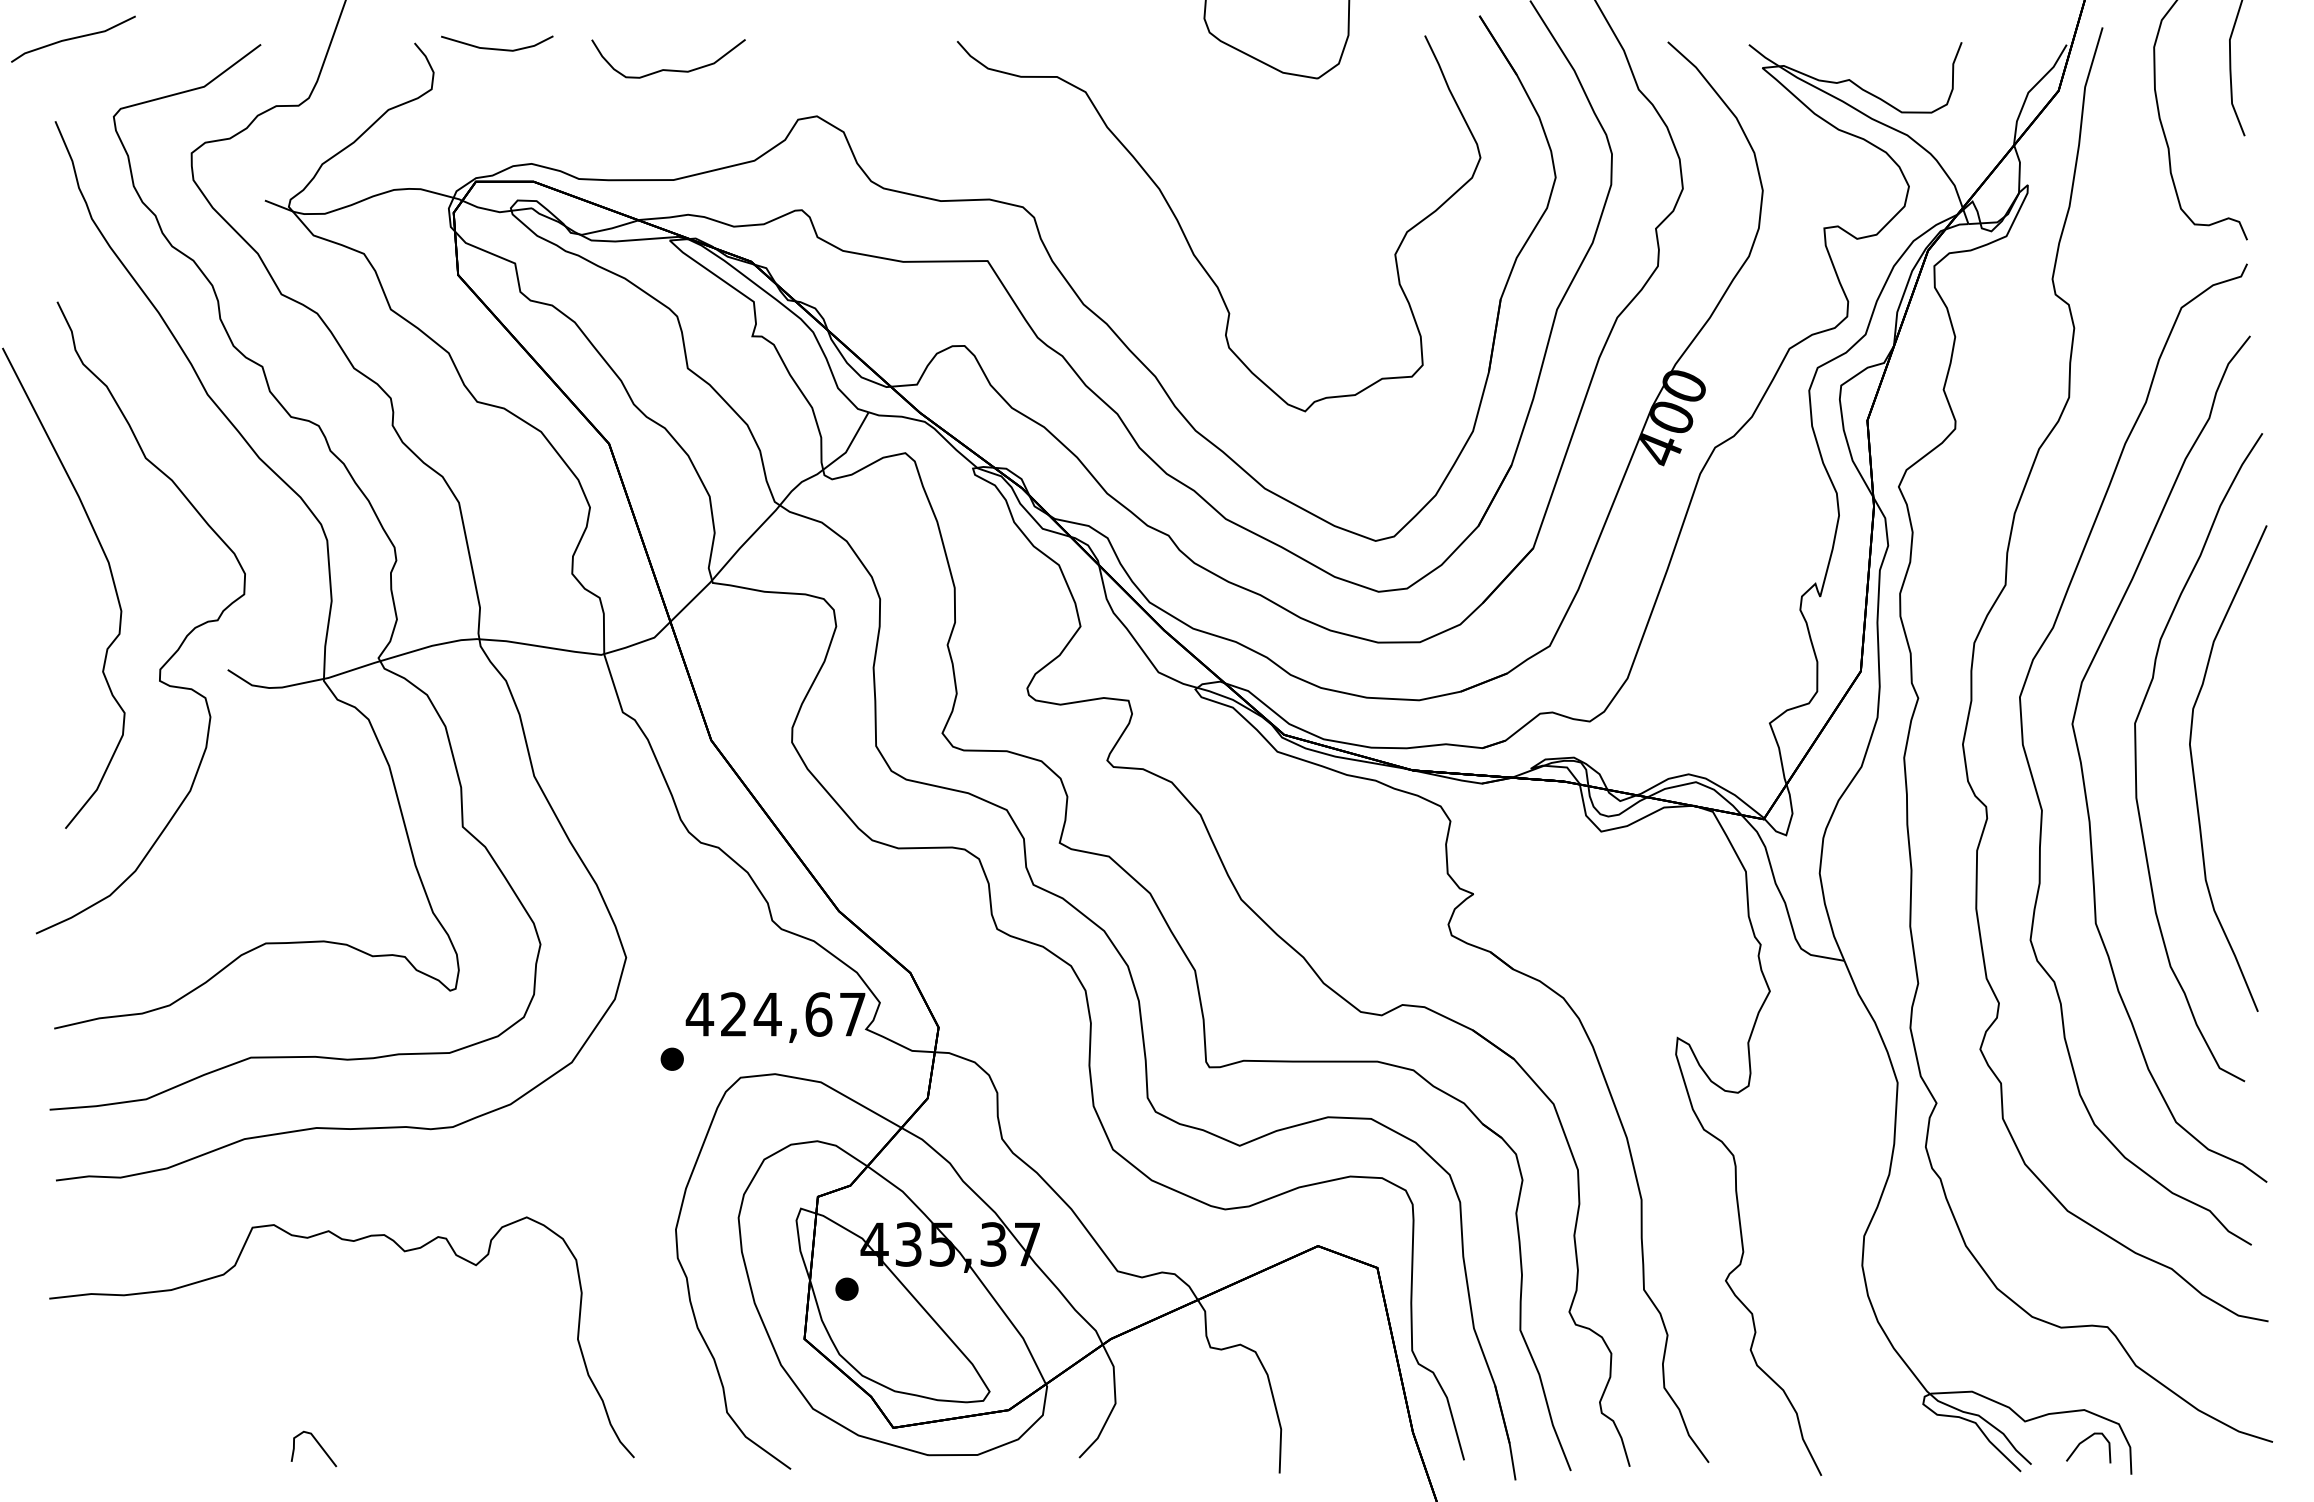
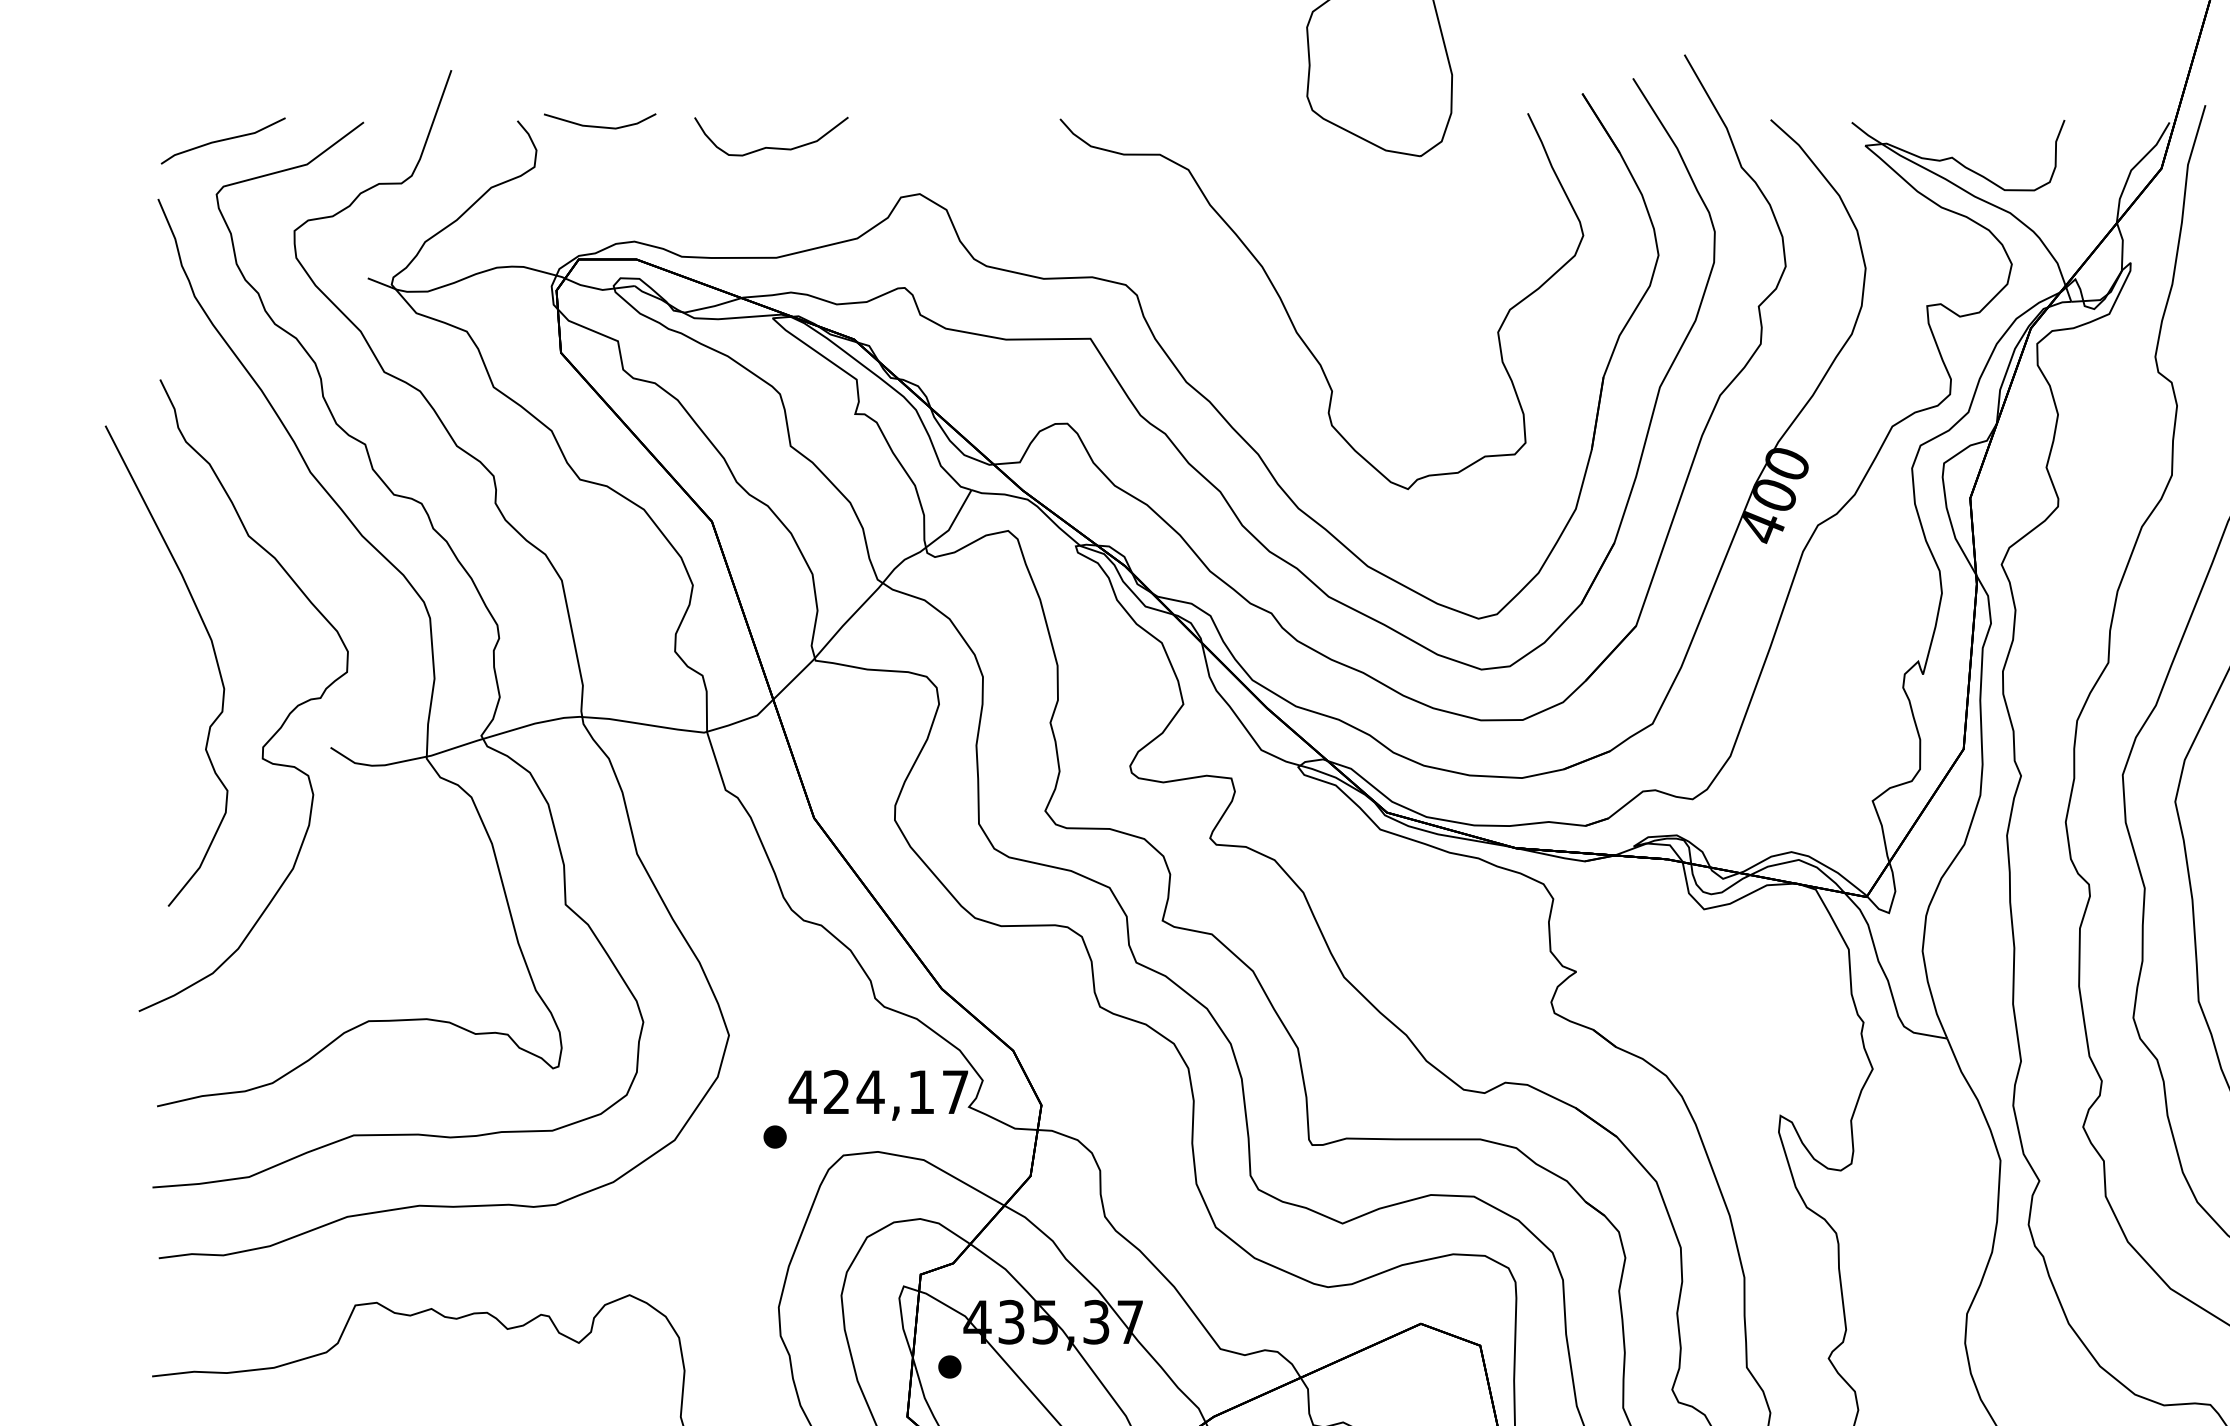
line: (73, 38) -> (223, 140), moved
text: (818, 1014) -> (921, 1092), 424,67 -> 424,17

